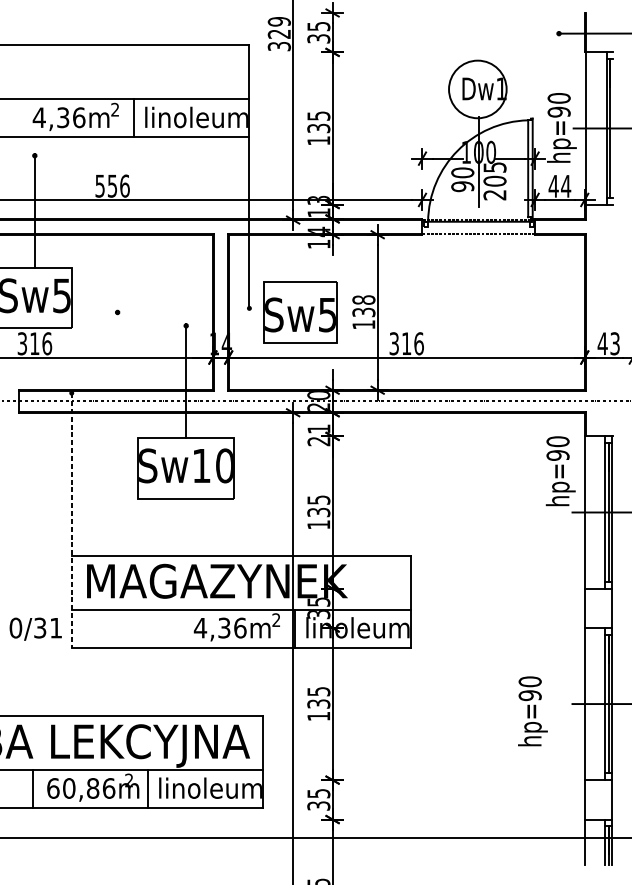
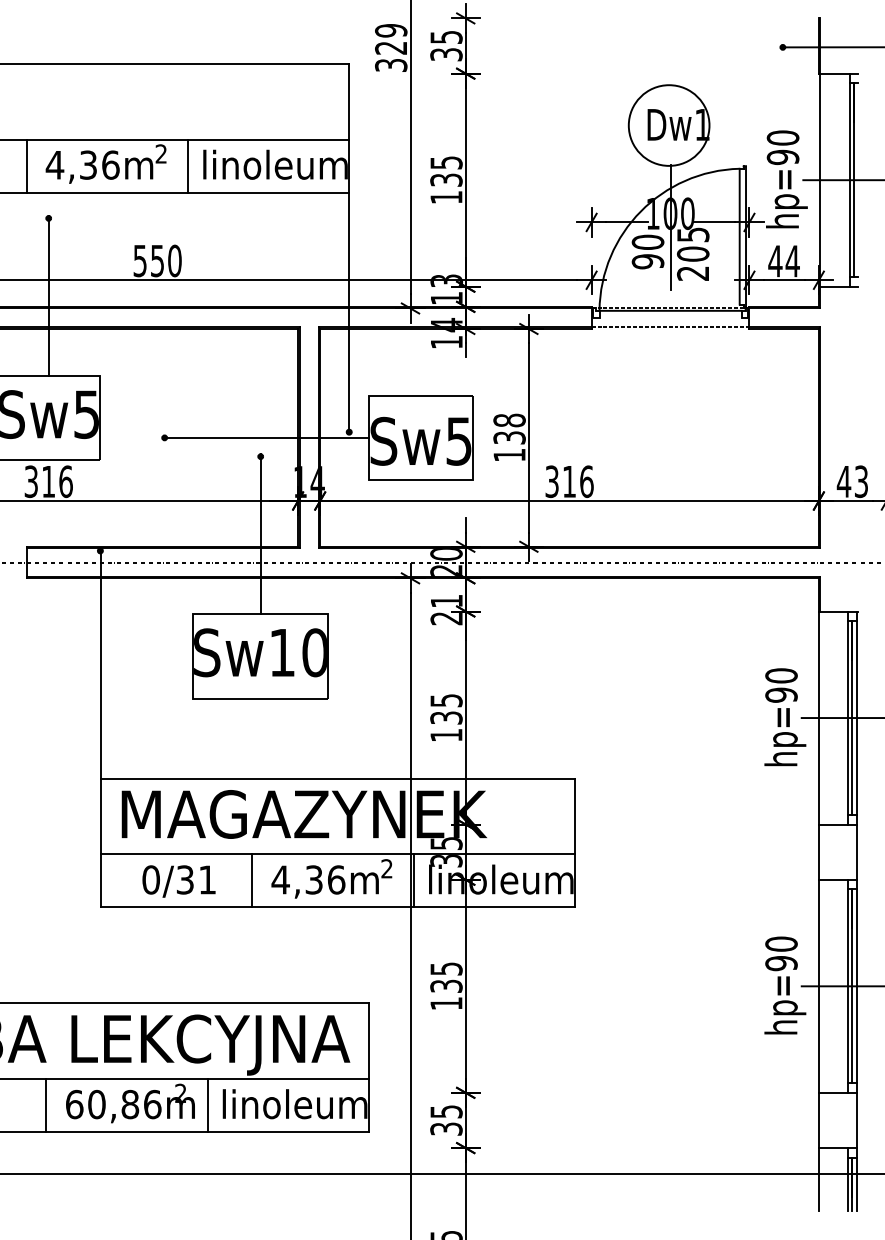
line: (18, 117) -> (26, 165), added
text: (124, 185) -> (174, 260), 556 -> 550
line: (190, 312) -> (266, 437), added
text: (560, 471) -> (785, 717), moved
line: (71, 520) -> (100, 729), dashed -> solid
line: (180, 628) -> (252, 880), added
text: (35, 629) -> (178, 881), moved
text: (533, 711) -> (785, 985), moved

